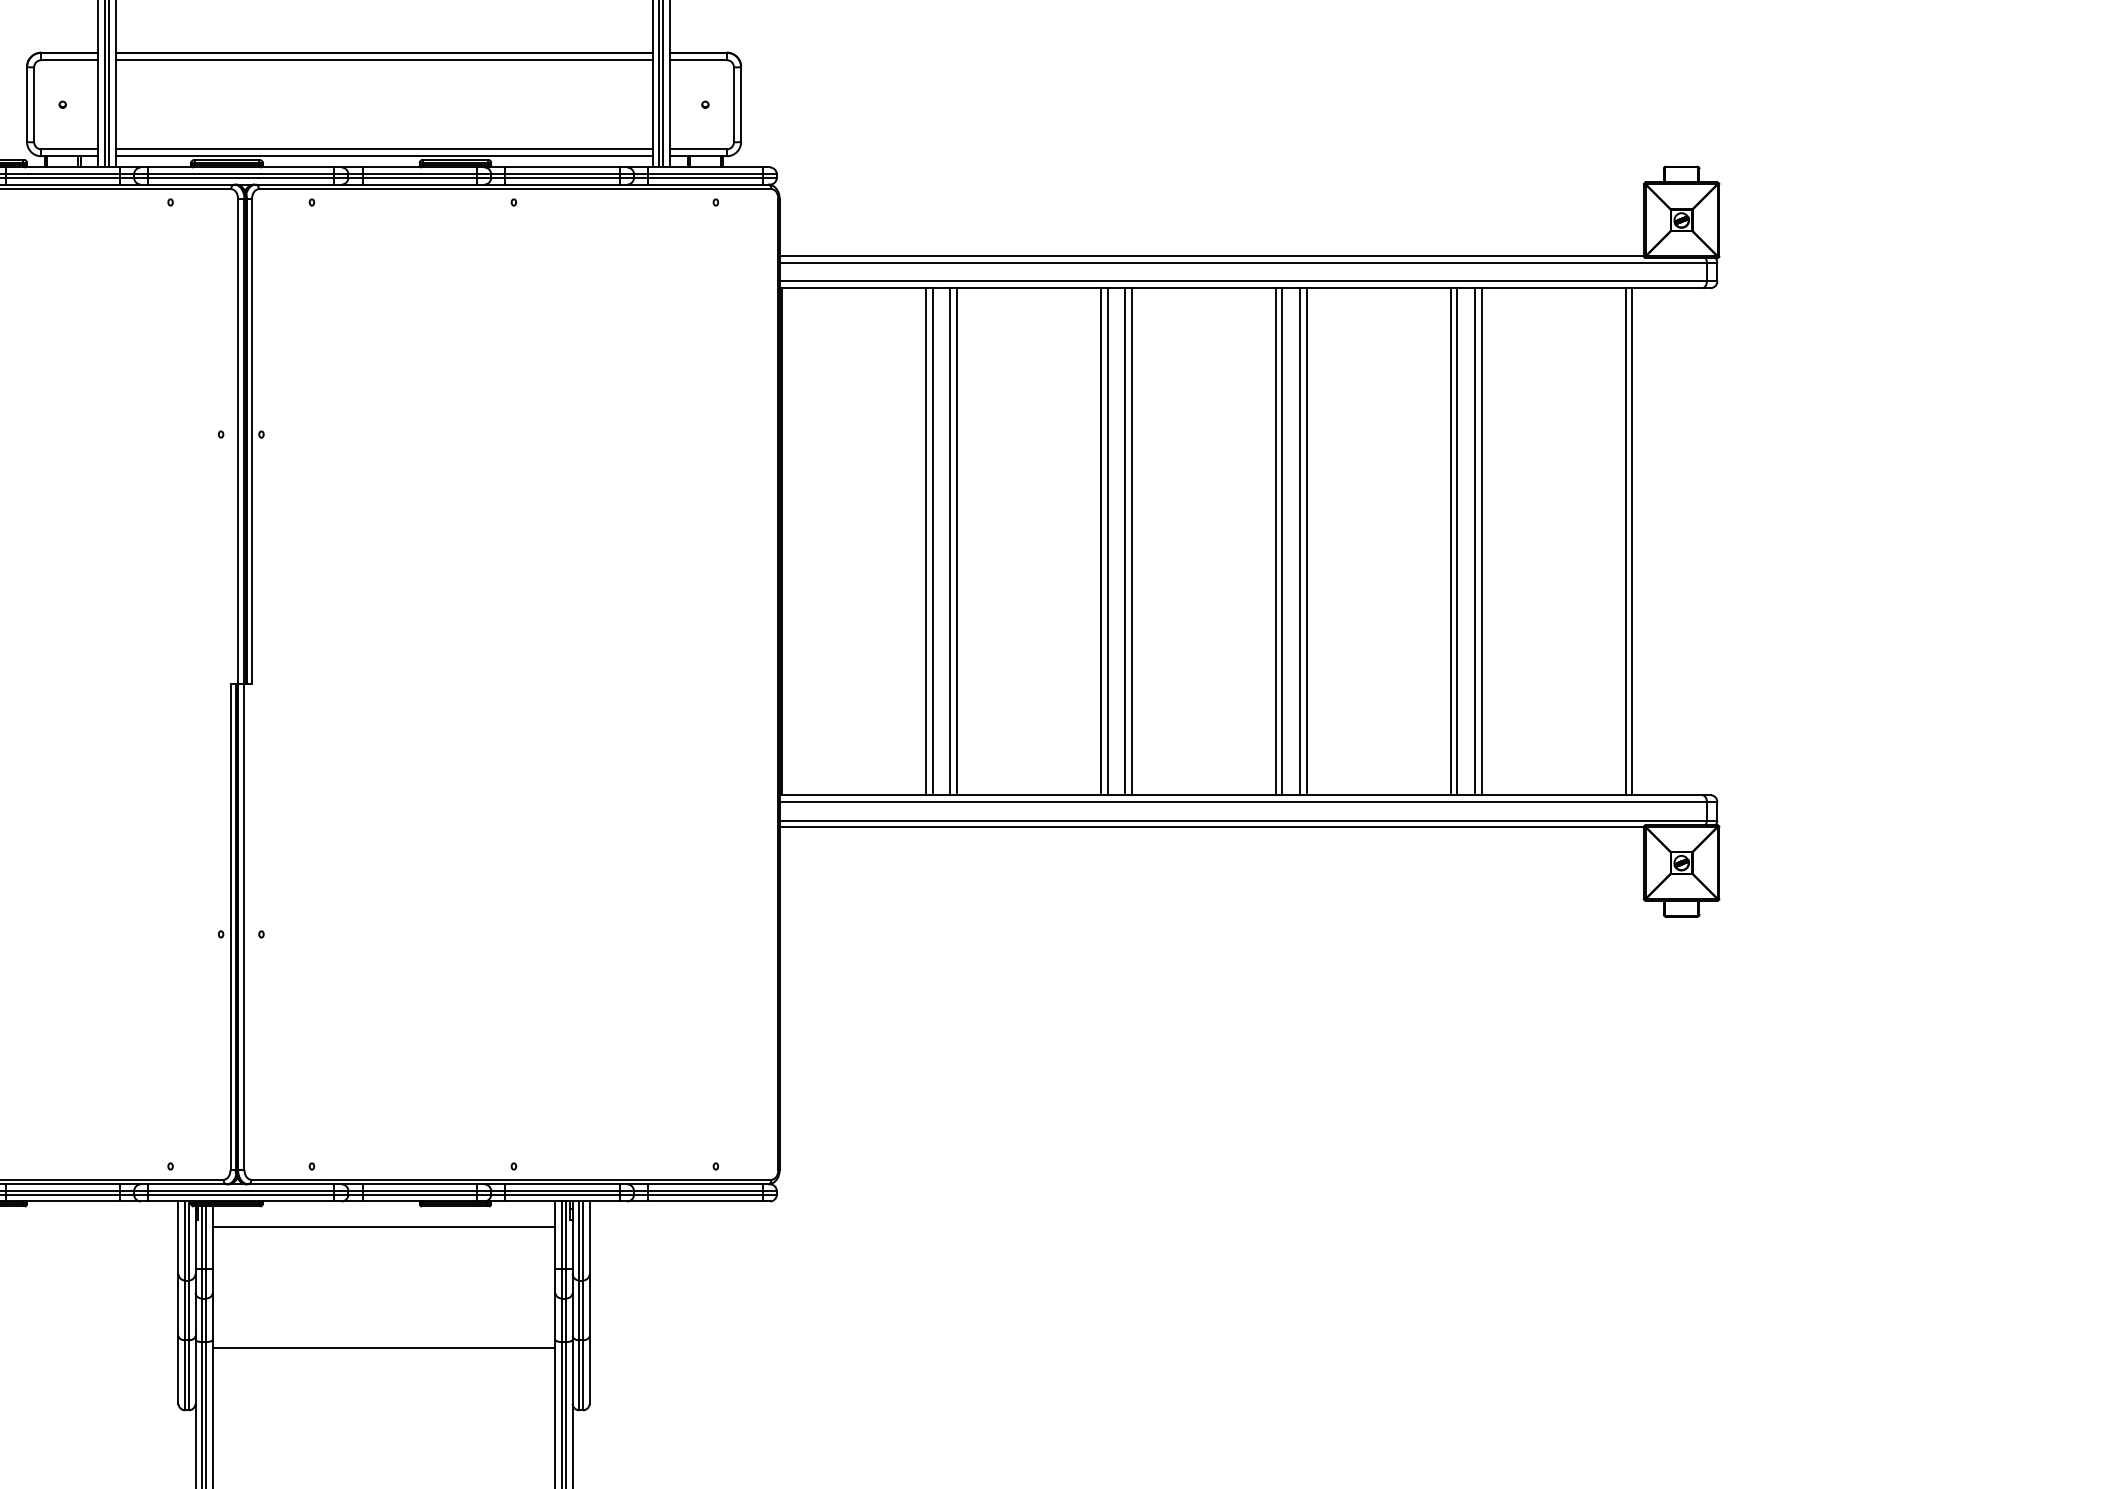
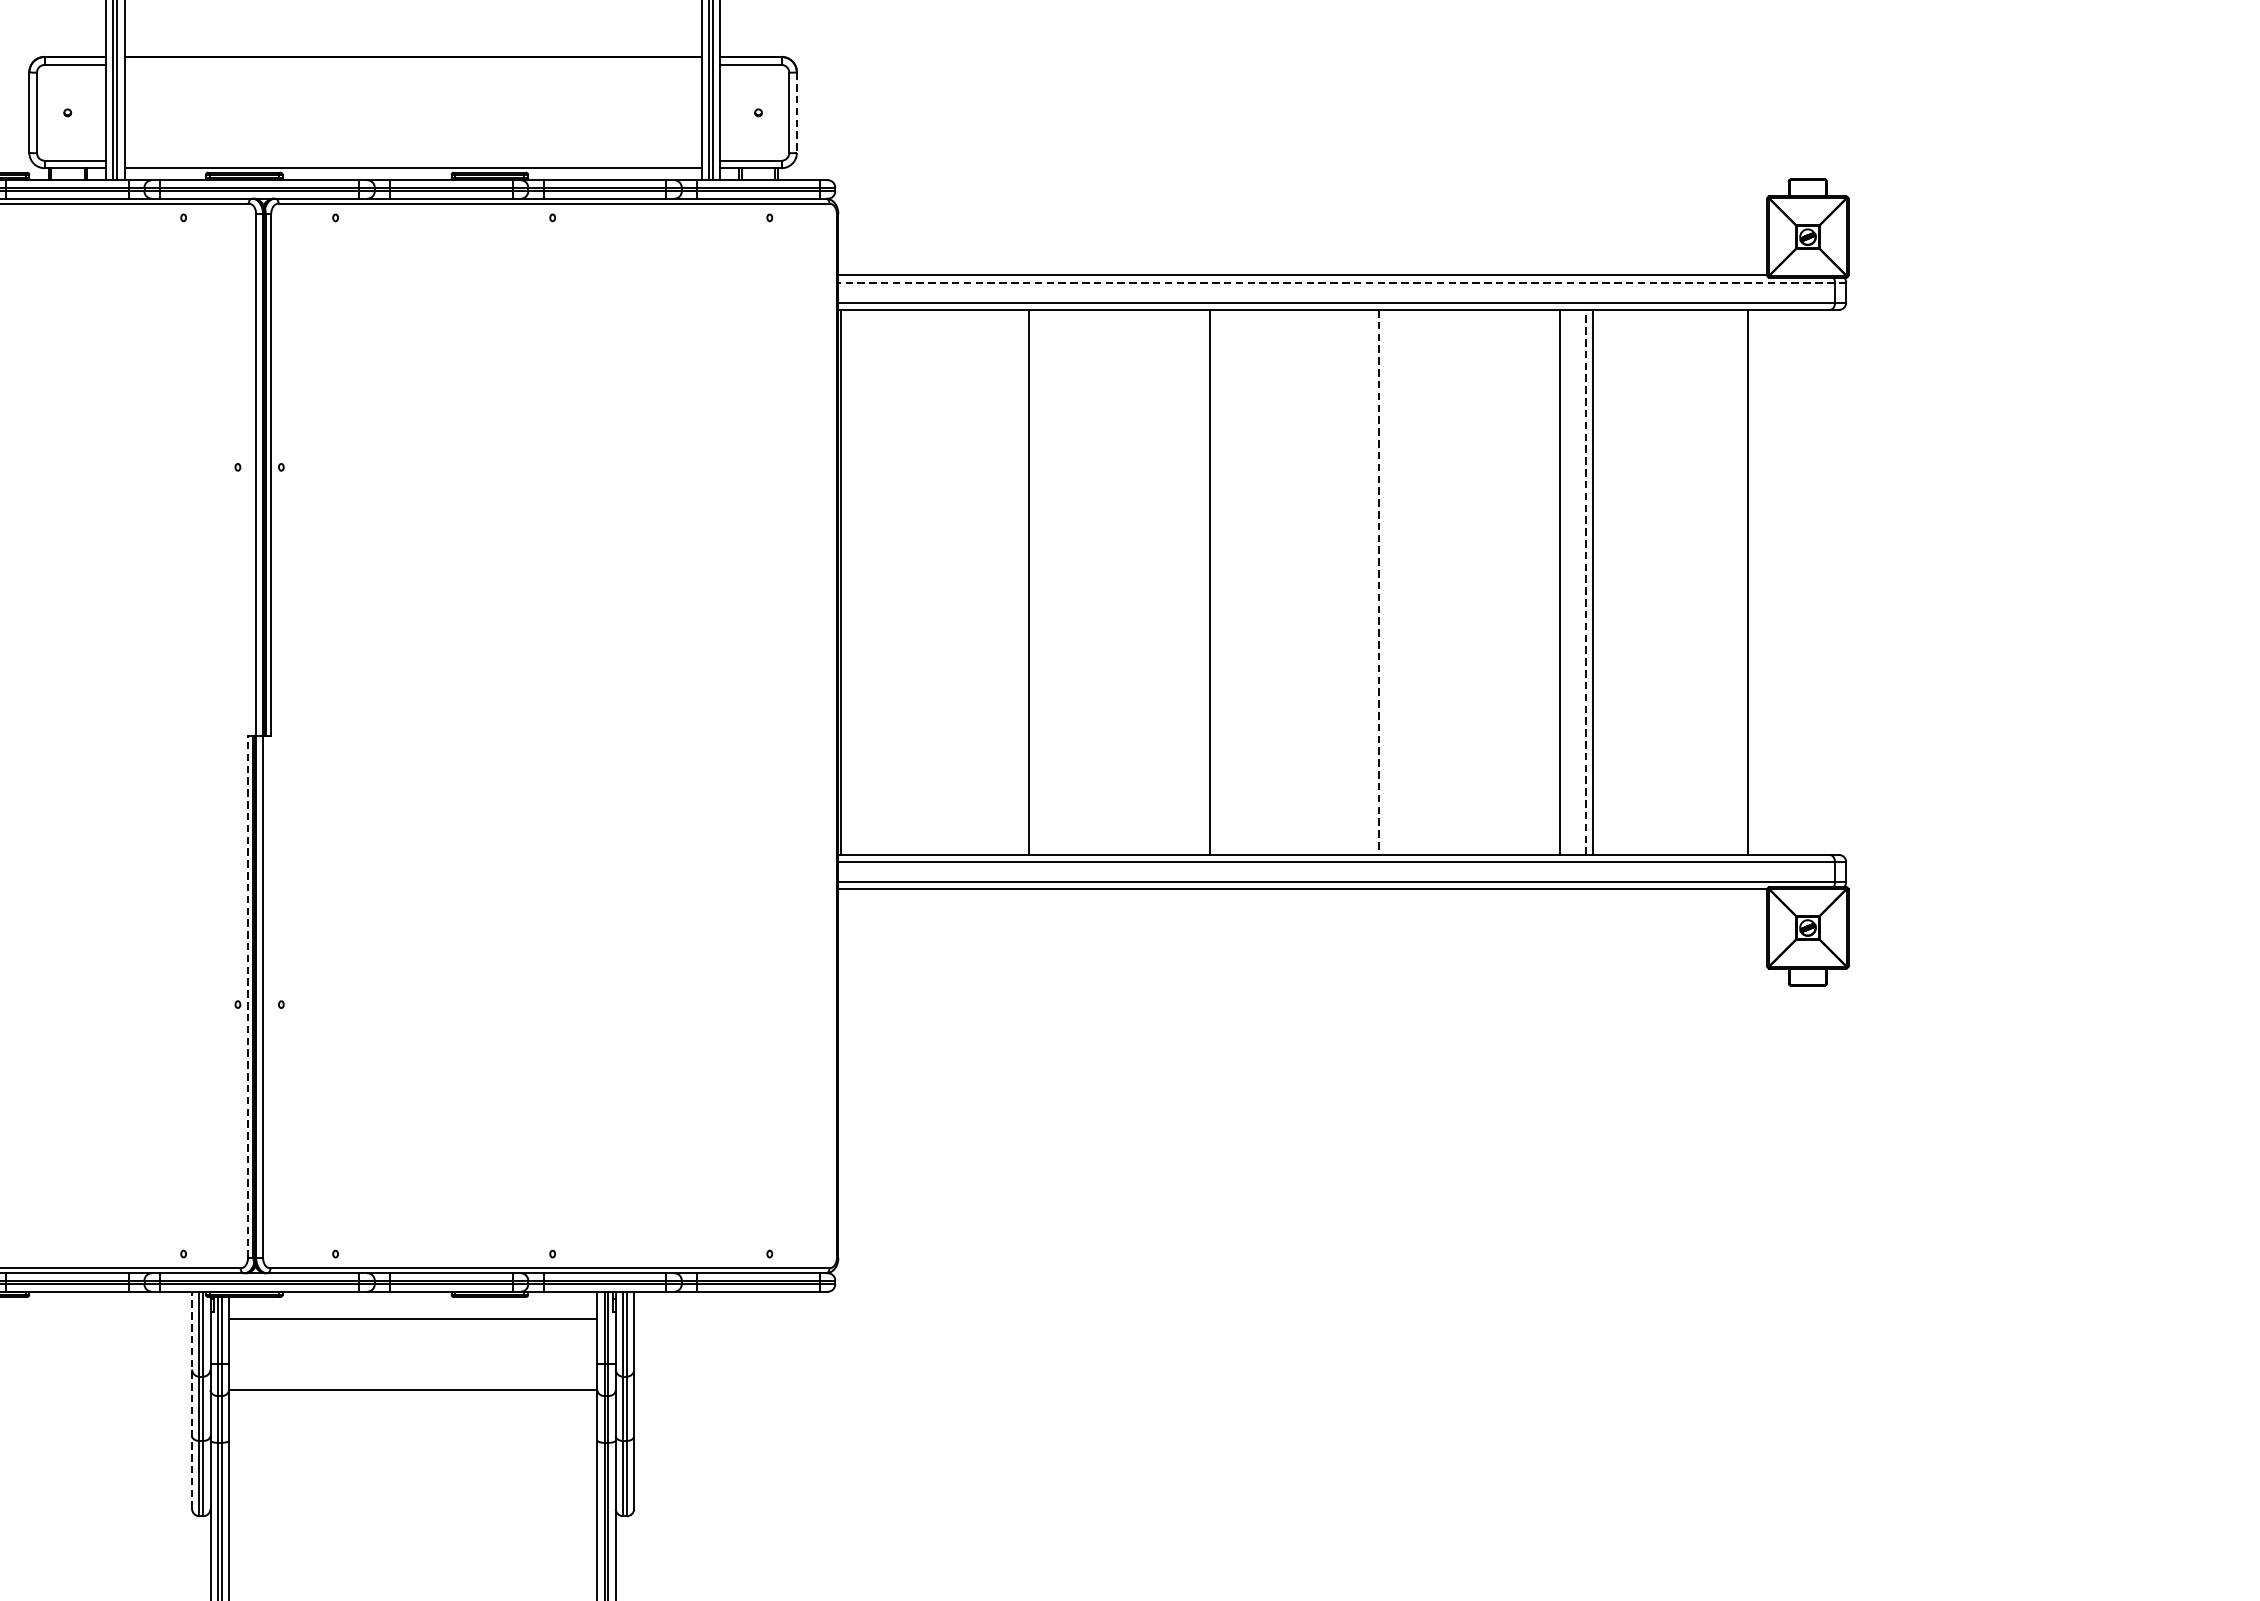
line: (383, 60) -> (412, 65), removed
line: (741, 104) -> (797, 112), solid -> dashed
line: (383, 149) -> (412, 160), removed
line: (1248, 262) -> (1342, 282), solid -> dashed
line: (925, 541) -> (995, 582), removed
line: (932, 541) -> (1002, 582), removed
line: (950, 541) -> (1021, 582), removed
line: (1100, 541) -> (1183, 582), removed
line: (1107, 541) -> (1190, 582), removed
line: (1132, 541) -> (1217, 582), removed
line: (1275, 541) -> (1371, 582), removed
line: (1300, 541) -> (1398, 582), removed
line: (1307, 541) -> (1405, 582), removed
line: (1457, 541) -> (1566, 582), removed
line: (1475, 541) -> (1586, 582), solid -> dashed
line: (1632, 541) -> (1755, 582), removed
line: (1282, 542) -> (1378, 583), solid -> dashed
line: (230, 927) -> (248, 997), solid -> dashed
line: (178, 1302) -> (192, 1400), solid -> dashed
line: (383, 1348) -> (412, 1390), moved

